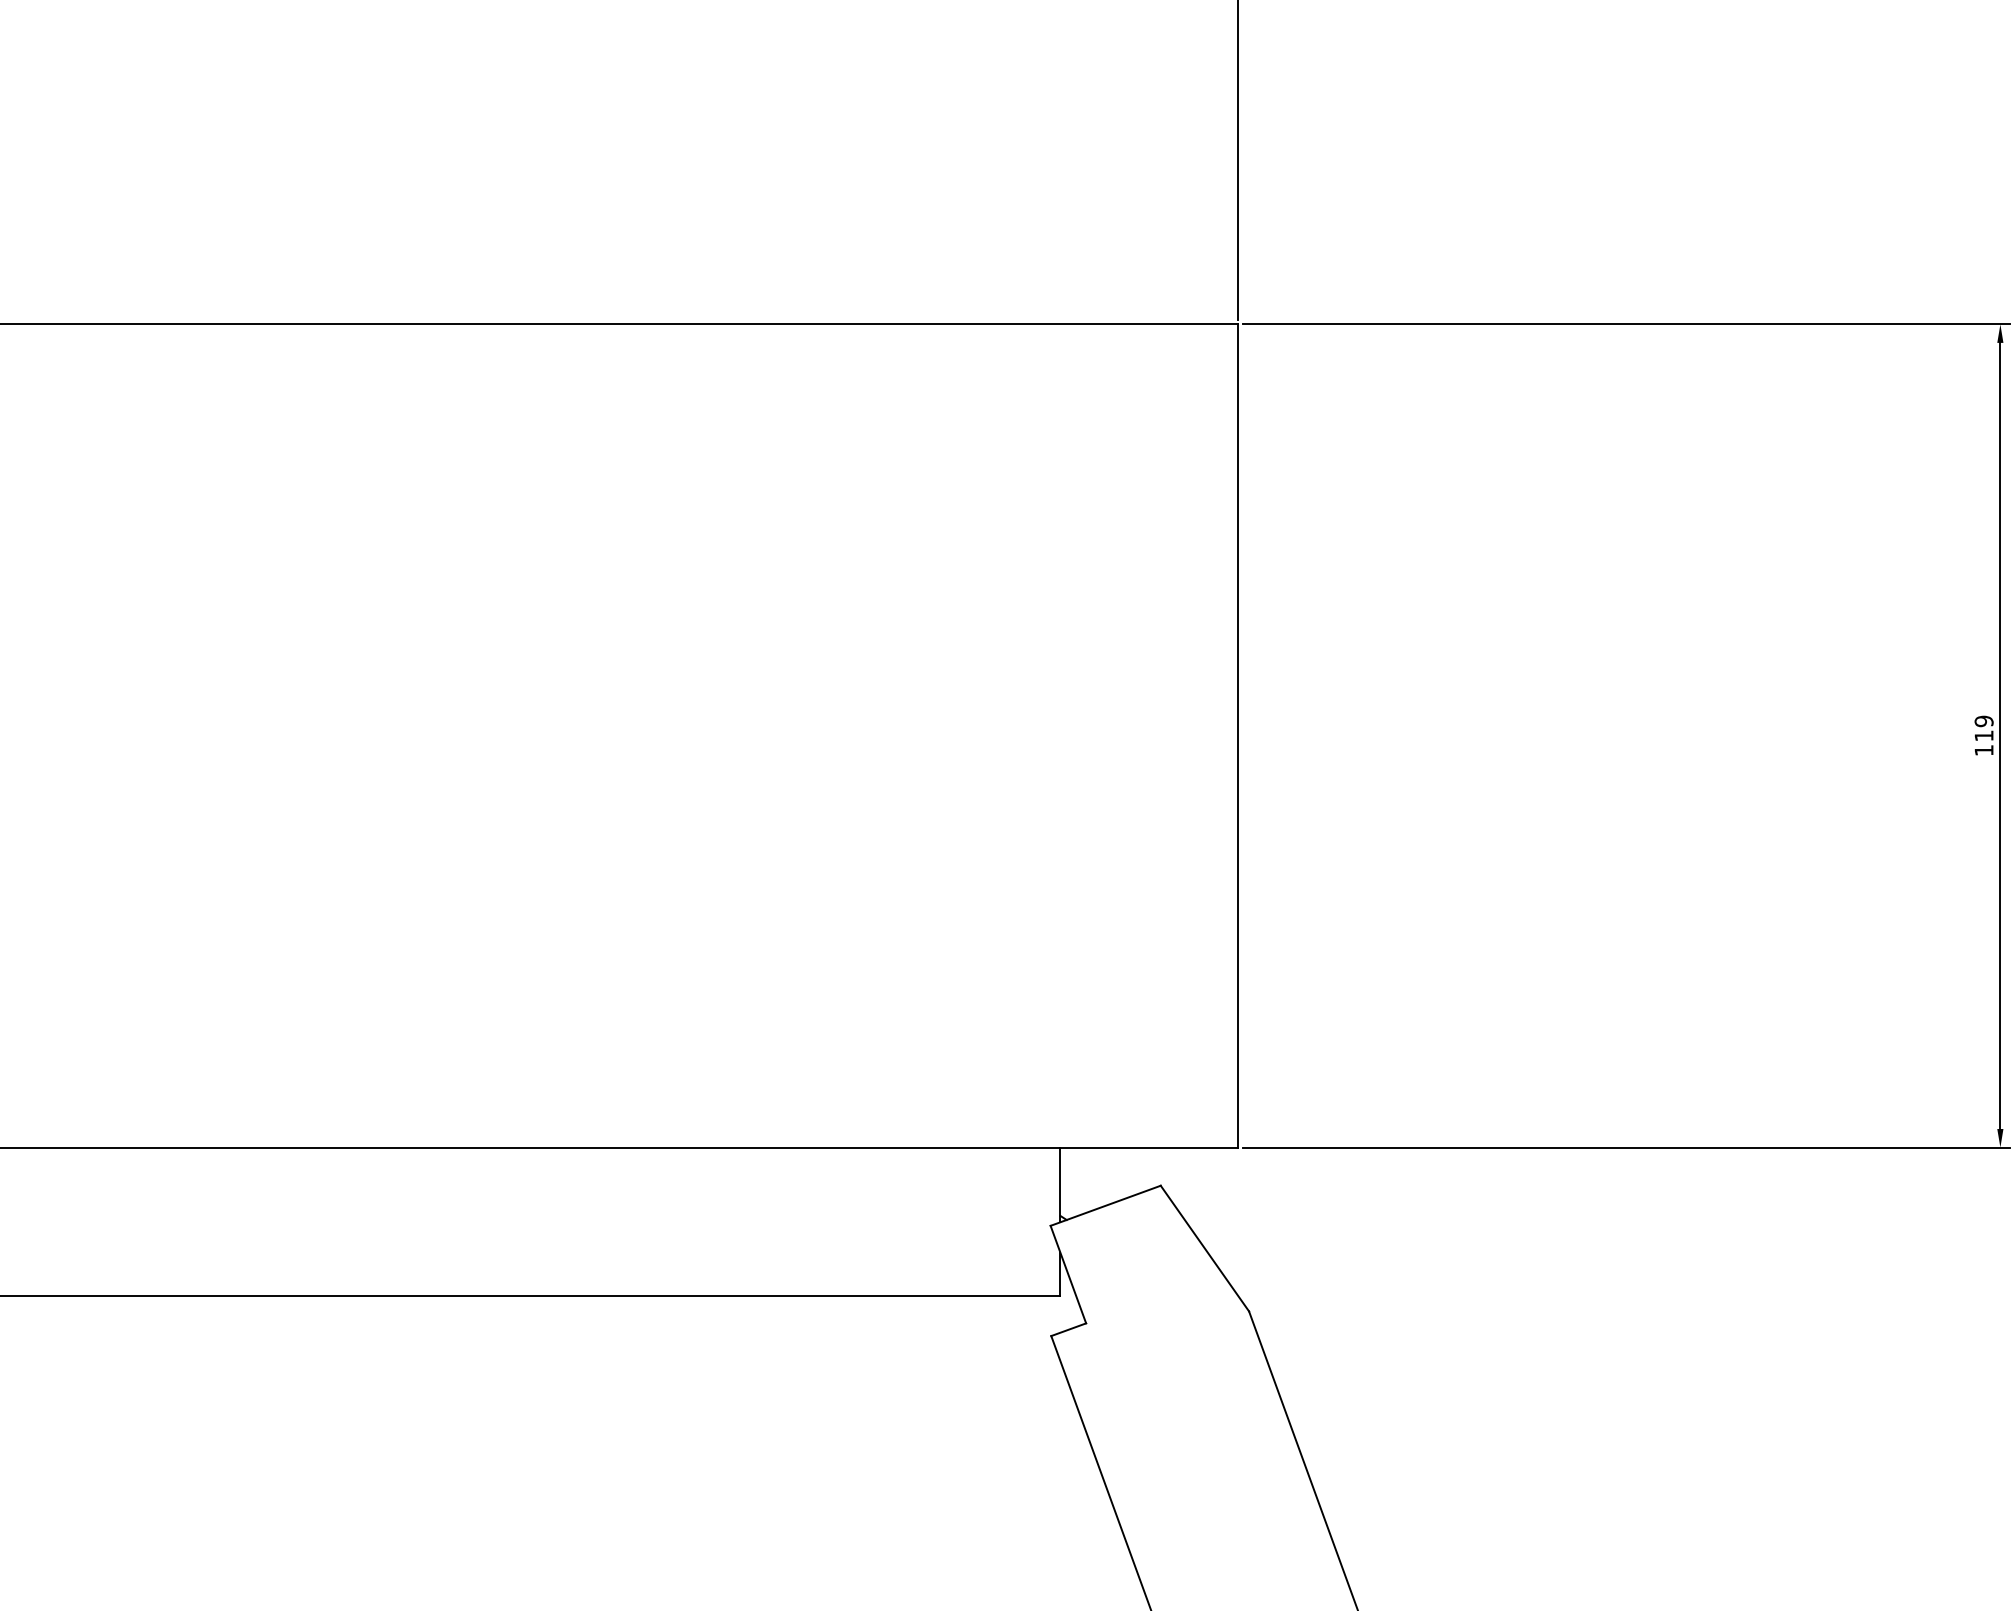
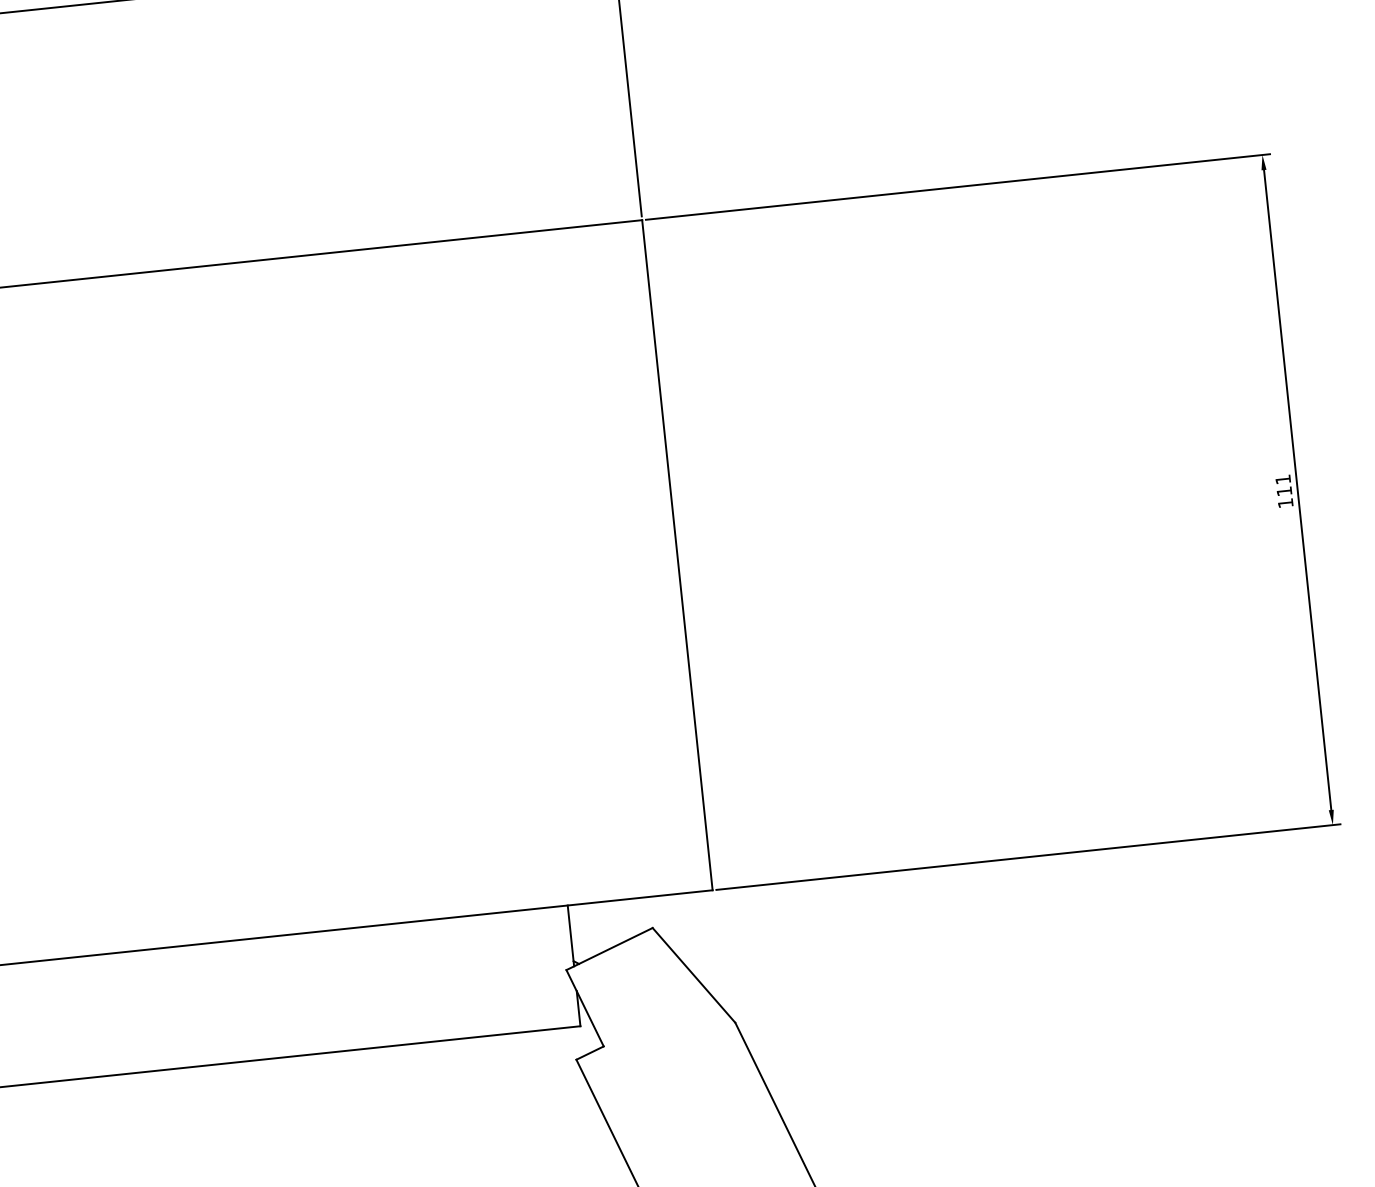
text: (1983, 721) -> (1282, 479), 119 -> 111

